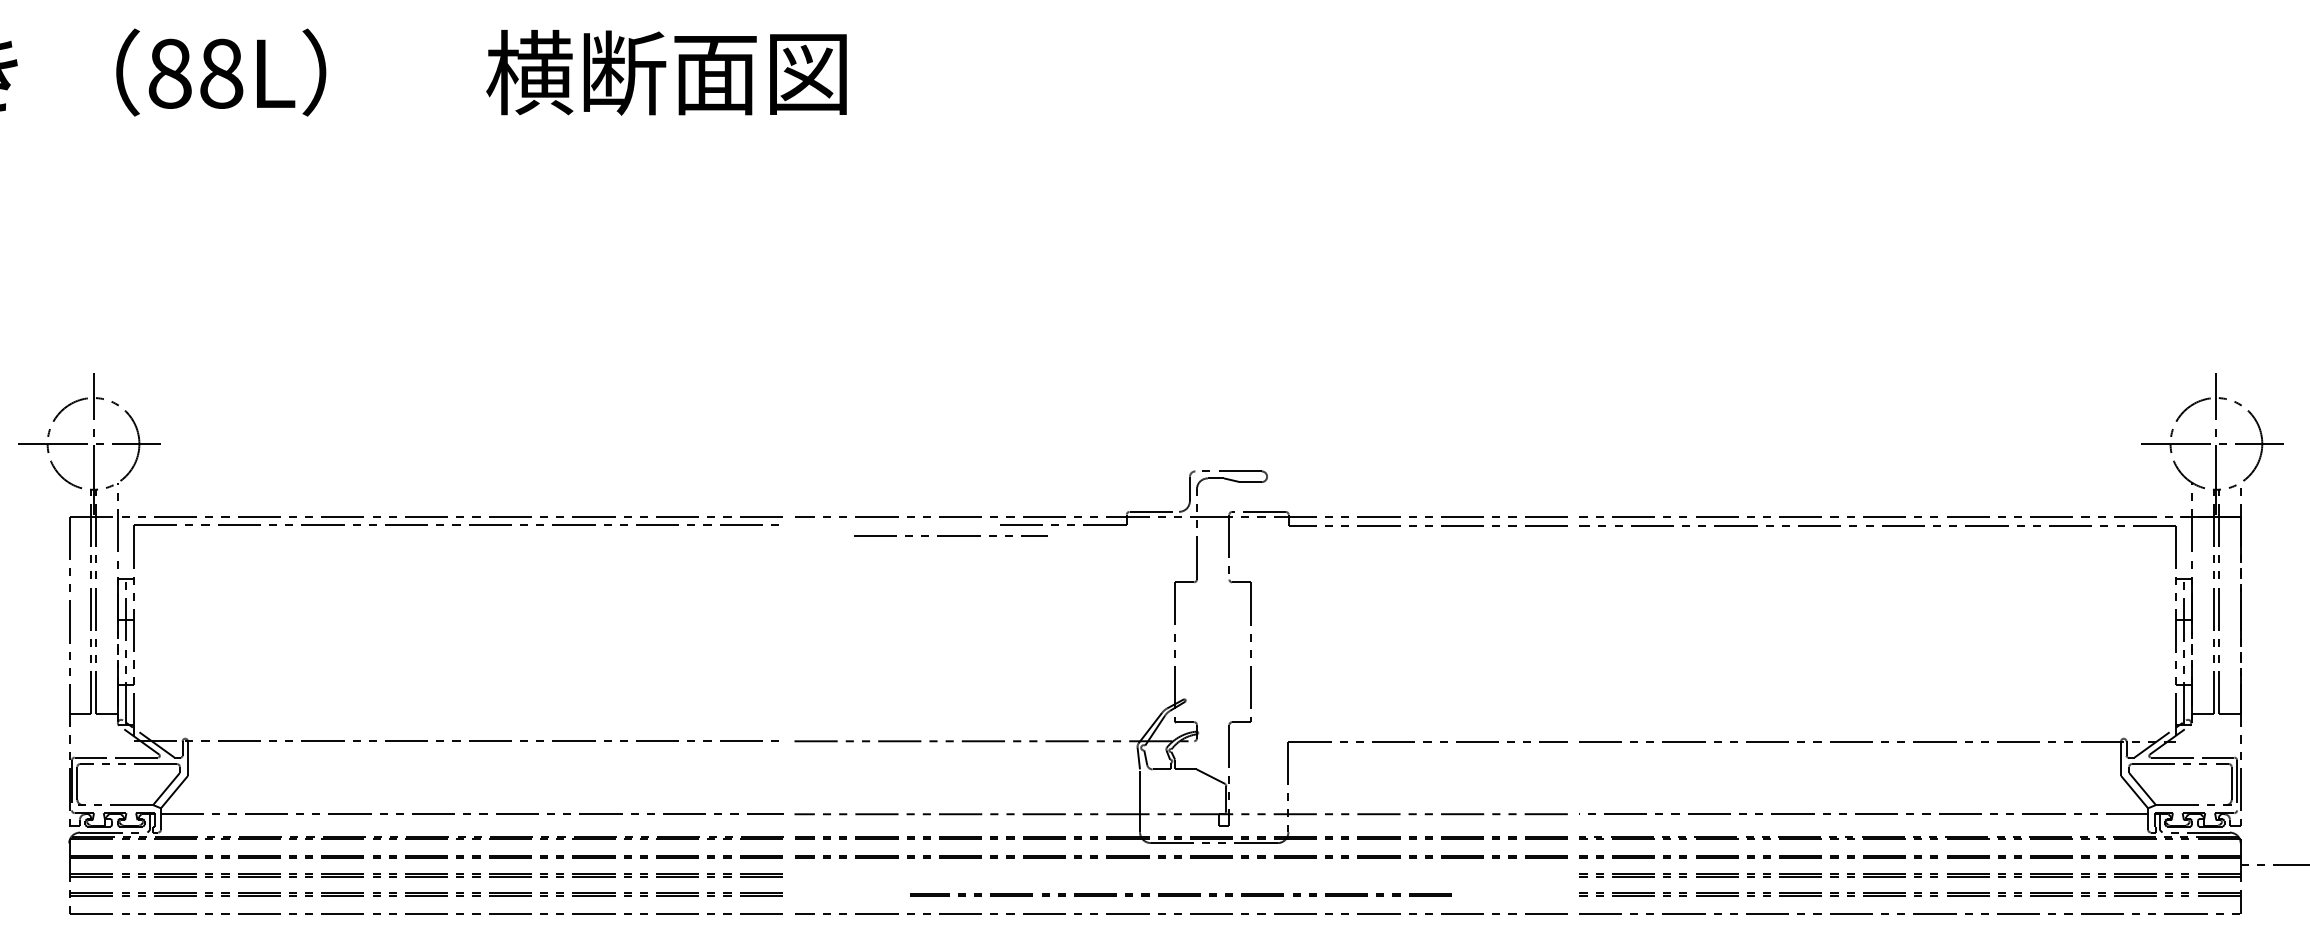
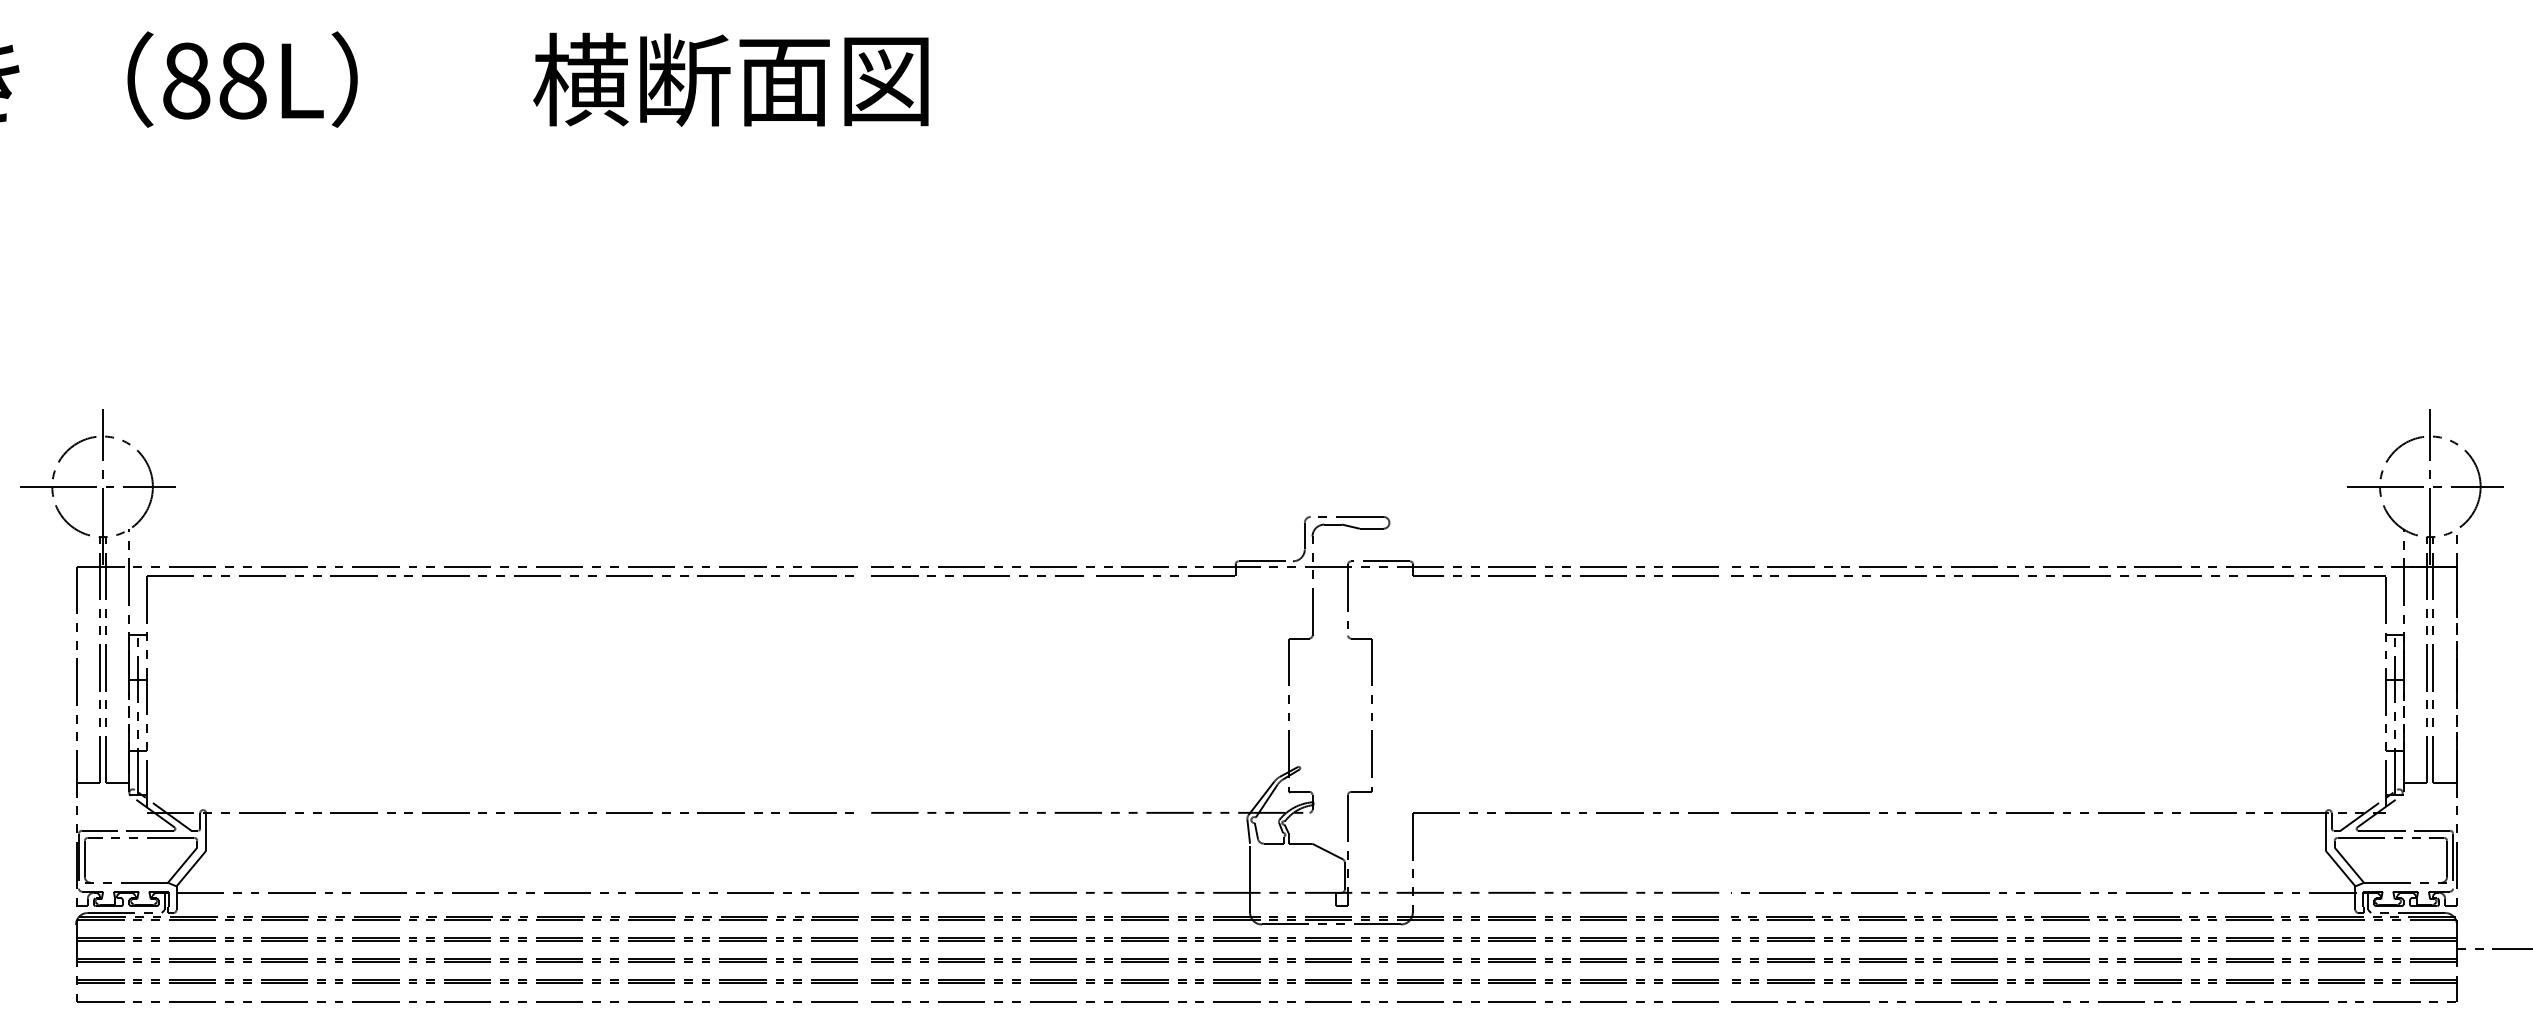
line: (950, 535) -> (977, 575), moved
part: (1180, 875) -> (1294, 960), added
part: (1180, 895) -> (1294, 981), size x1.43

